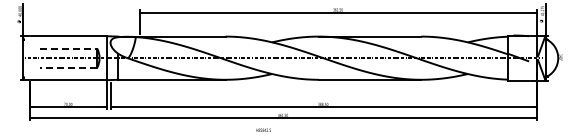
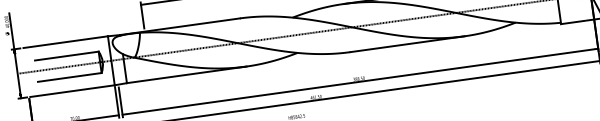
line: (68, 48) -> (66, 55), dashed -> solid
line: (68, 67) -> (69, 77), dashed -> solid

